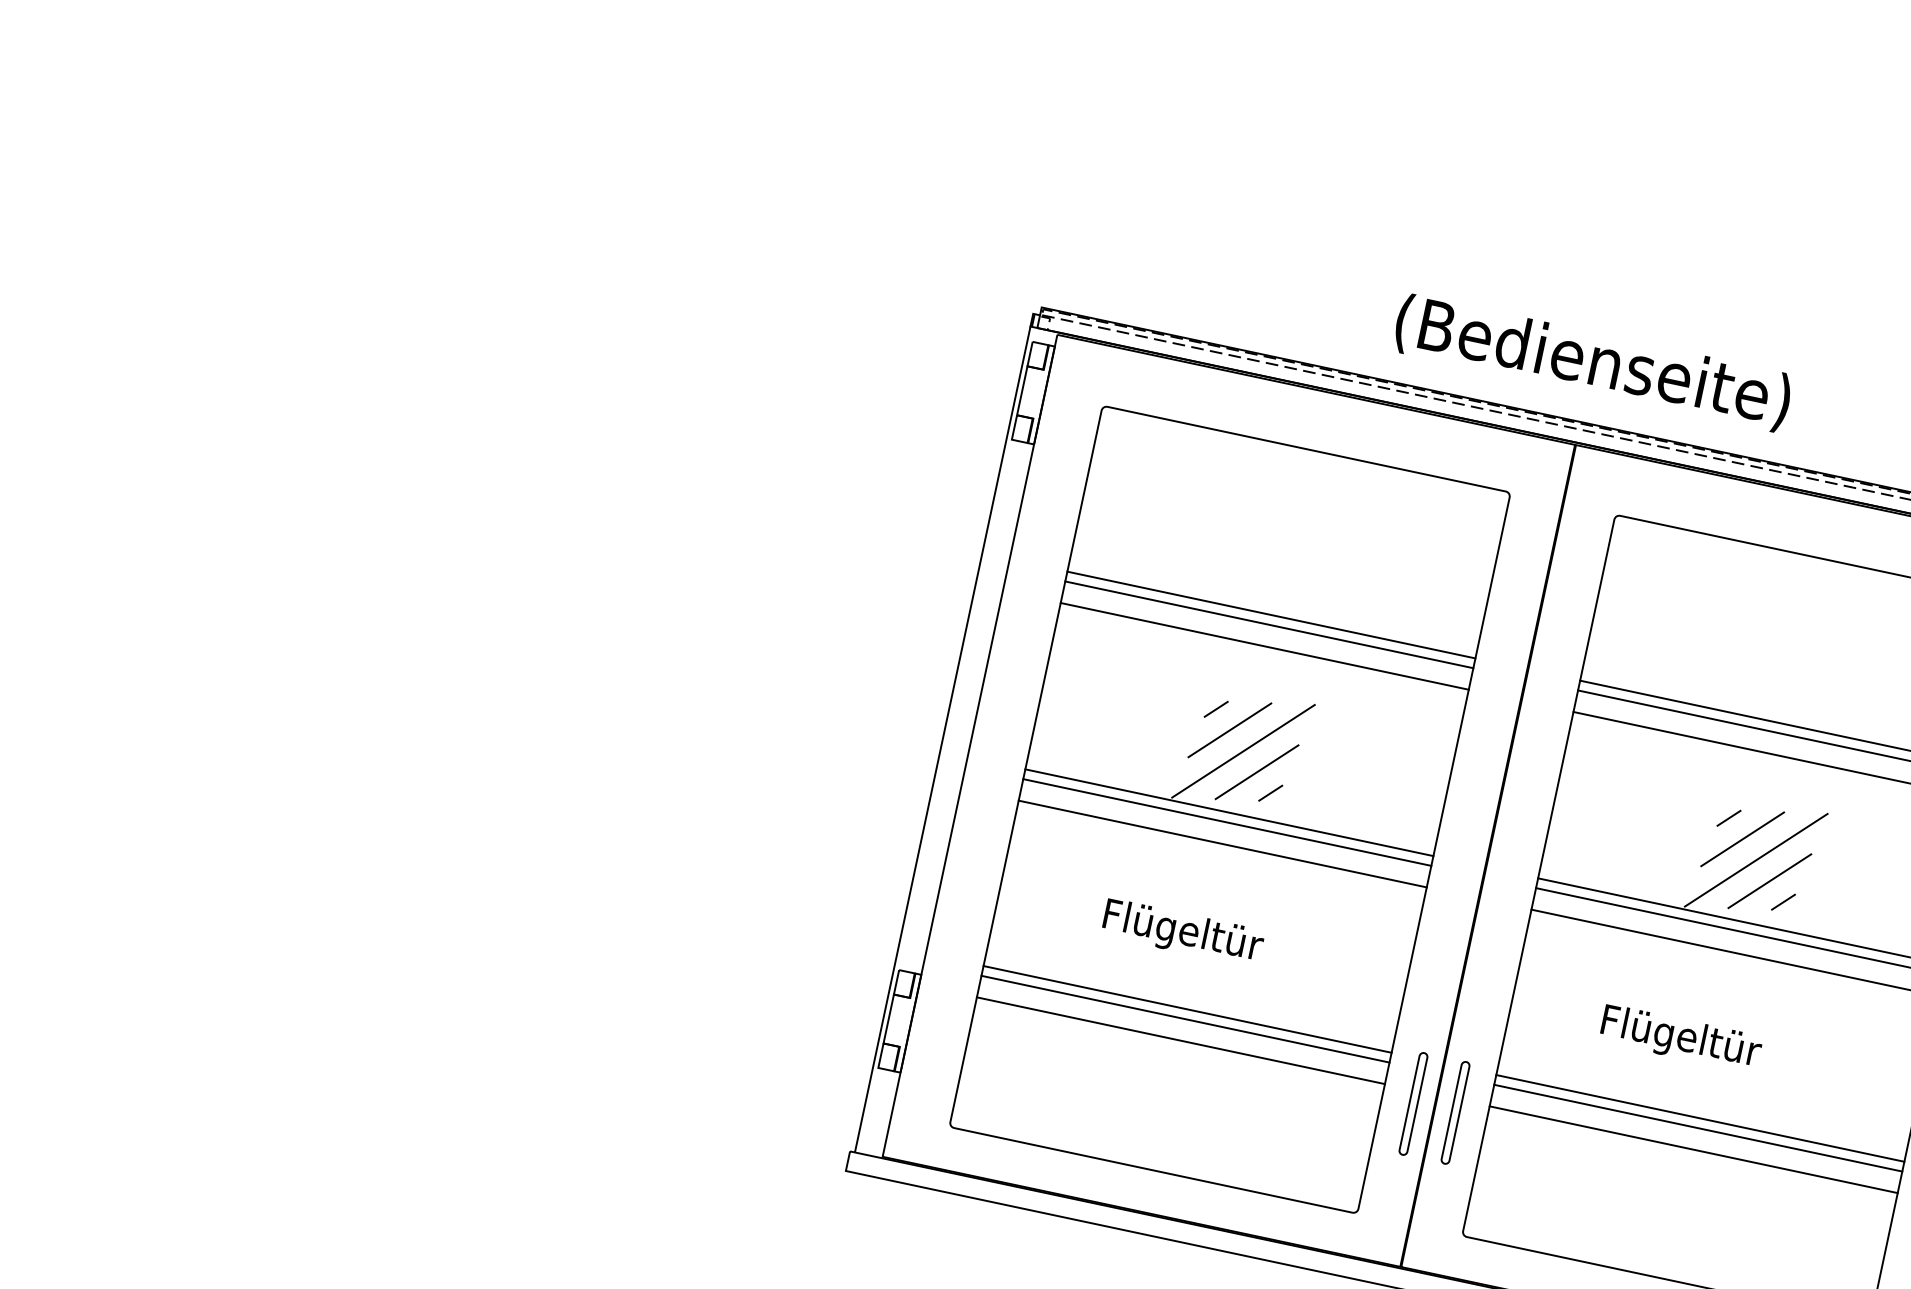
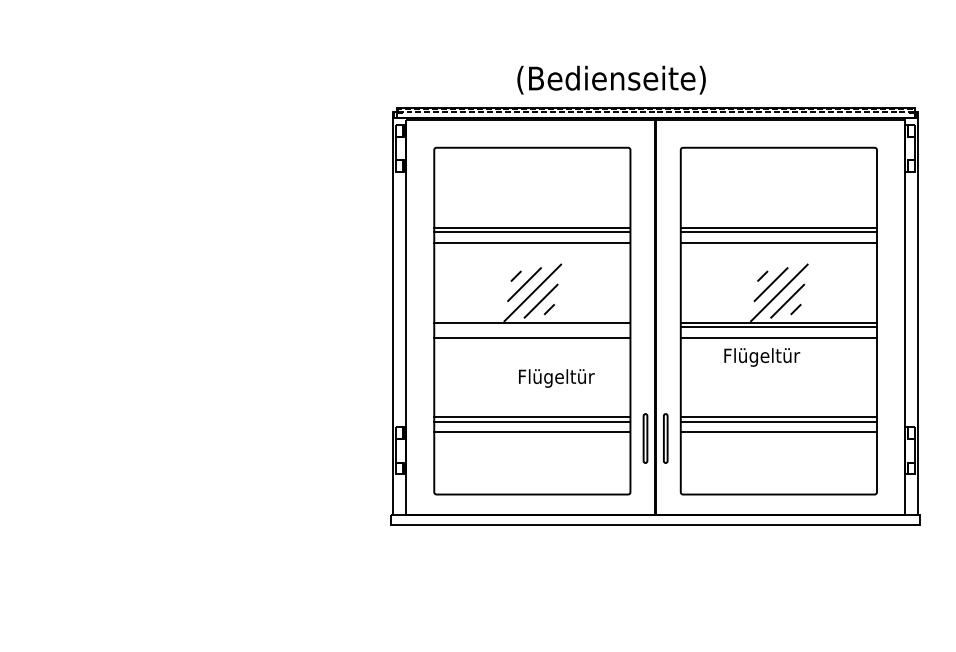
text: (1592, 361) -> (611, 79), moved
line: (1227, 823) -> (532, 327), removed
text: (1182, 933) -> (556, 378), moved
text: (1681, 1039) -> (762, 357), moved

